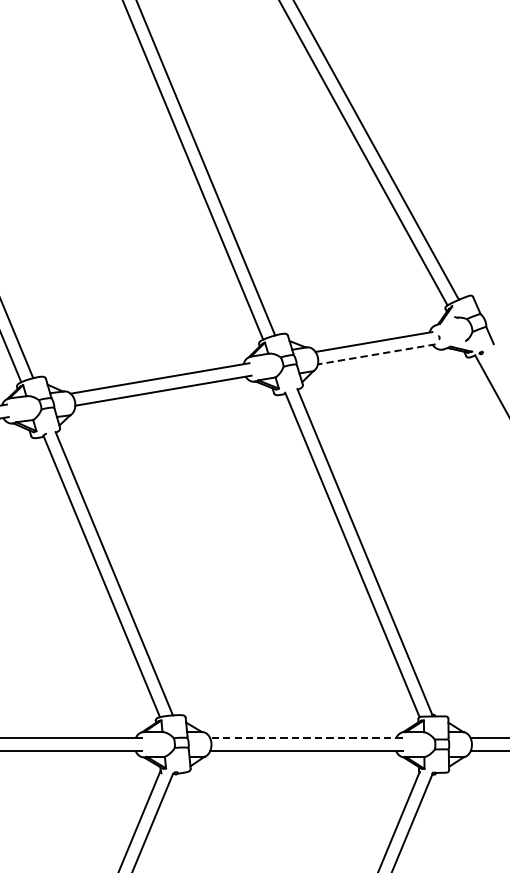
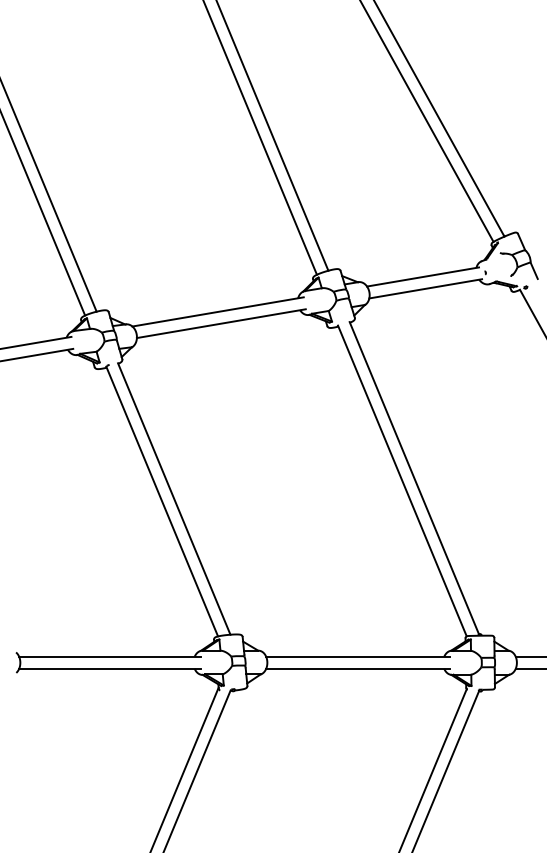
line: (376, 354) -> (425, 288), dashed -> solid
line: (305, 738) -> (357, 656), dashed -> solid

